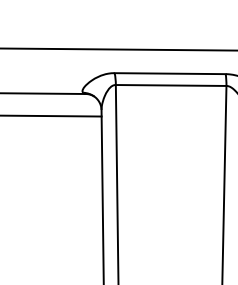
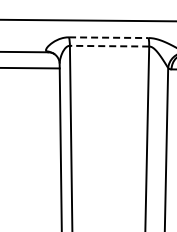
line: (169, 73) -> (108, 37), solid -> dashed
line: (171, 85) -> (109, 46), solid -> dashed

